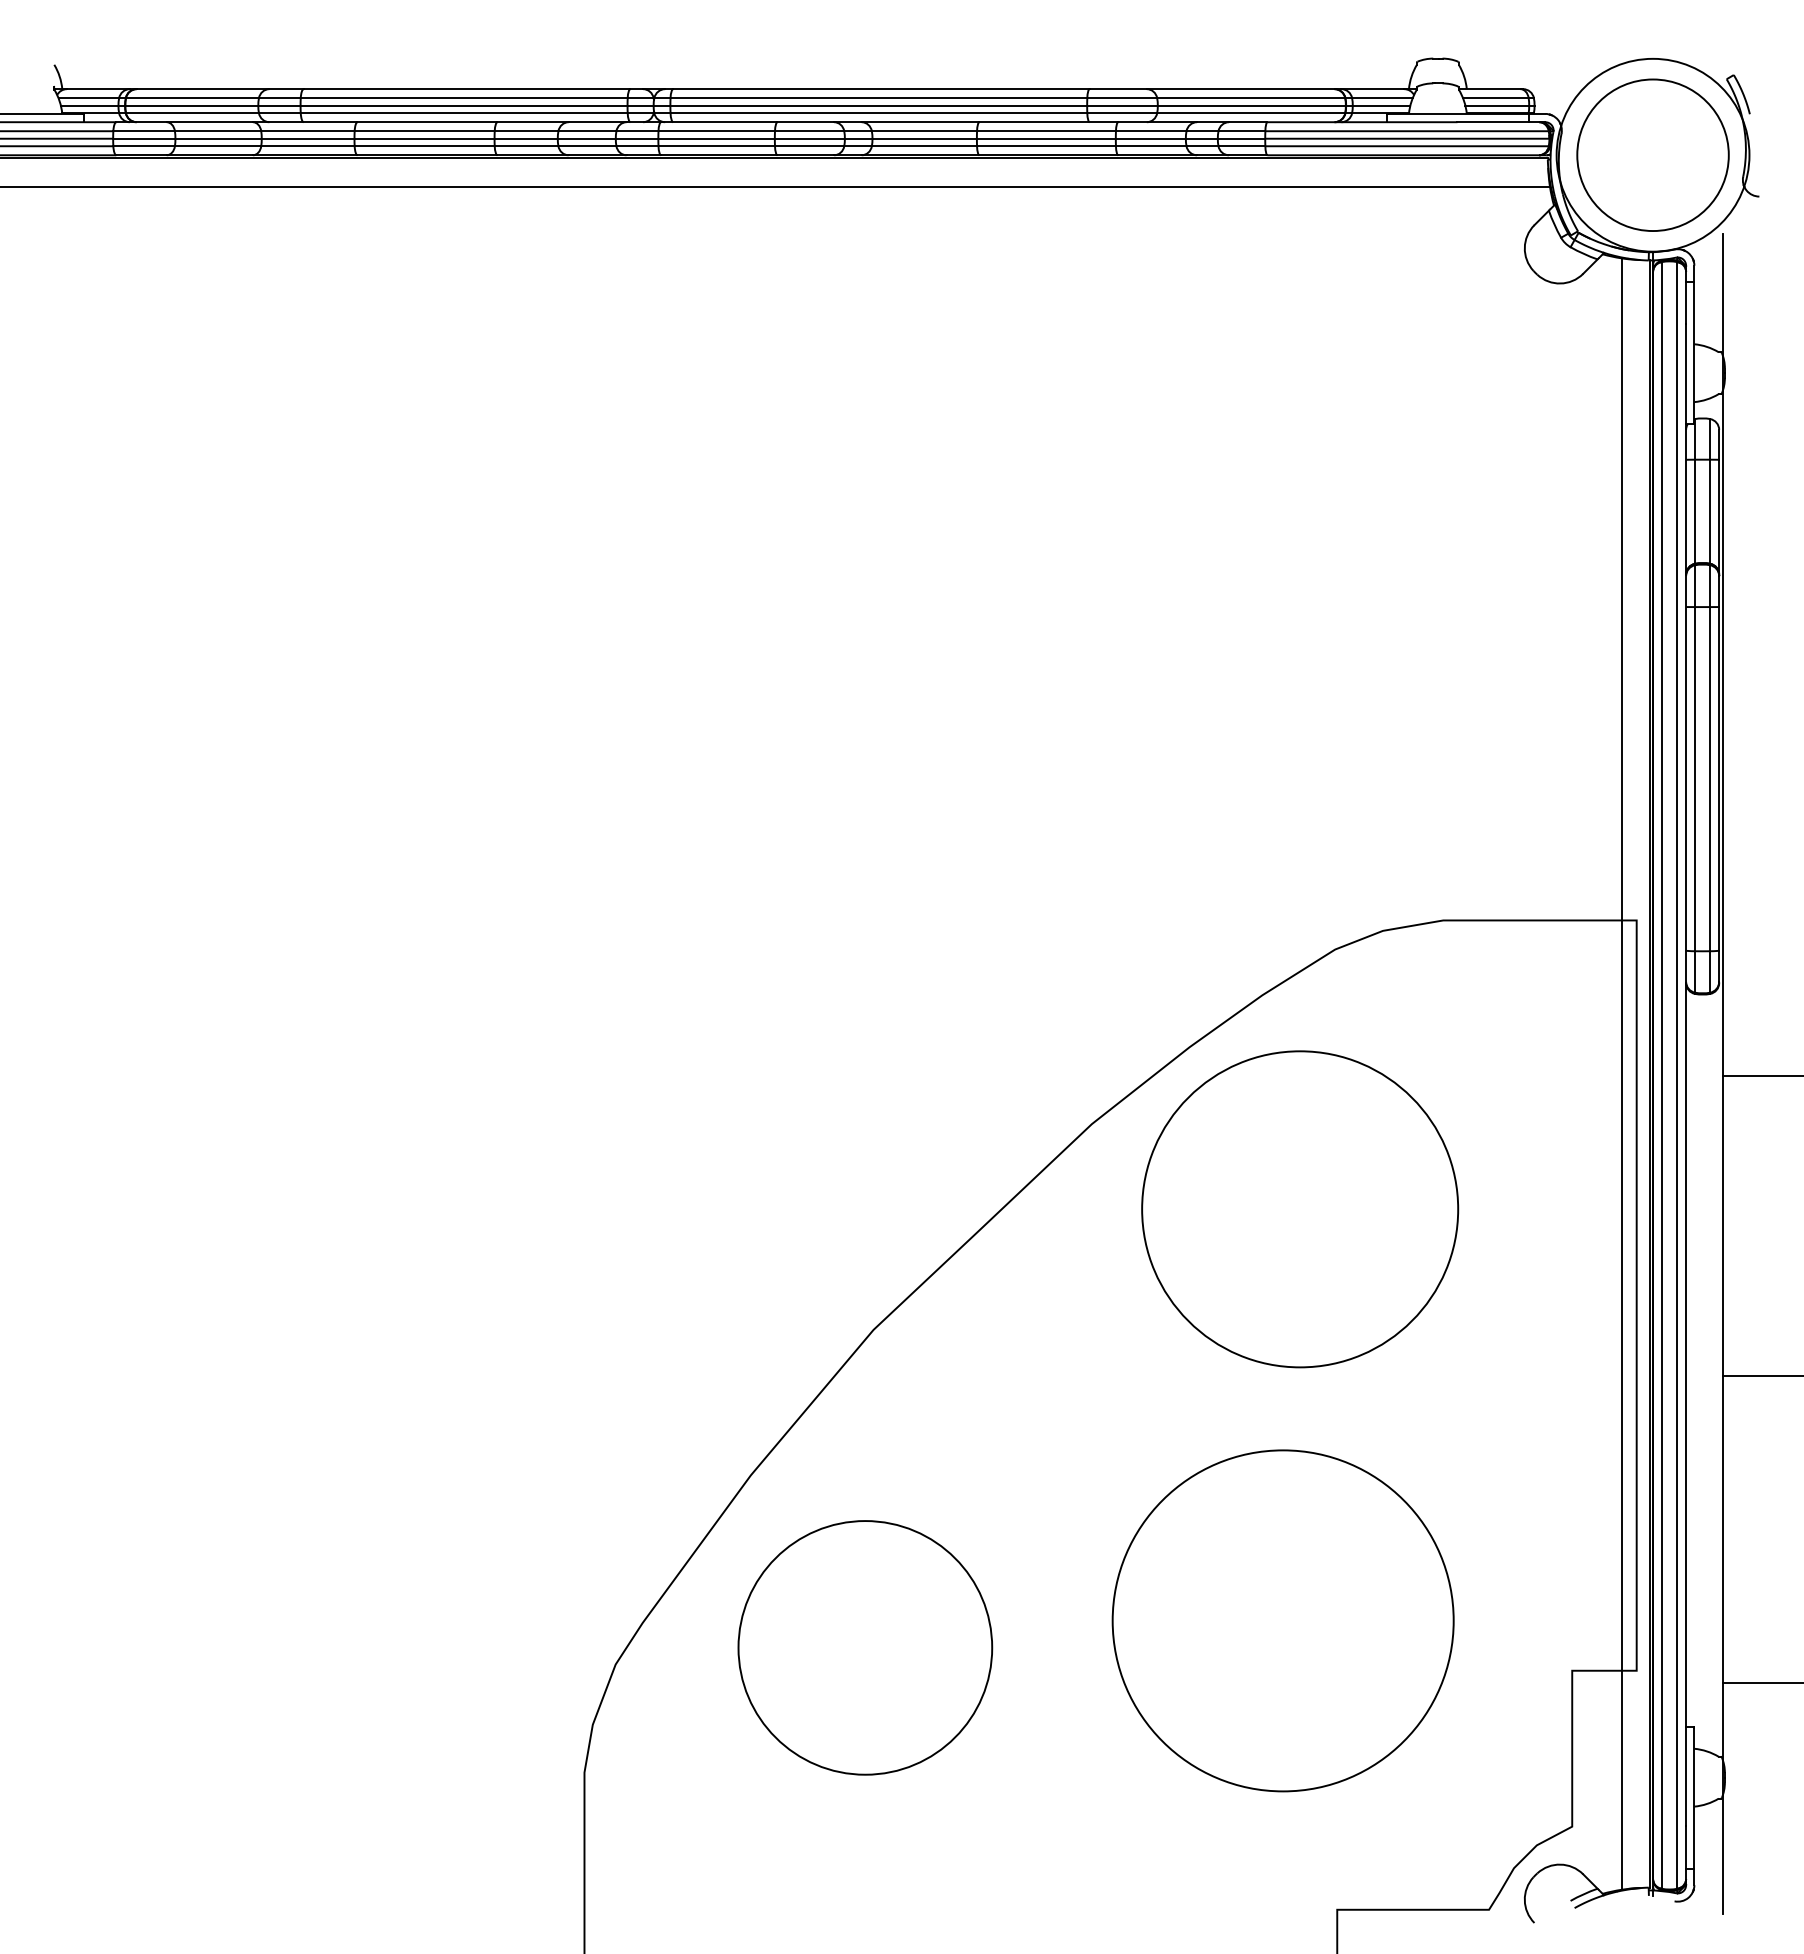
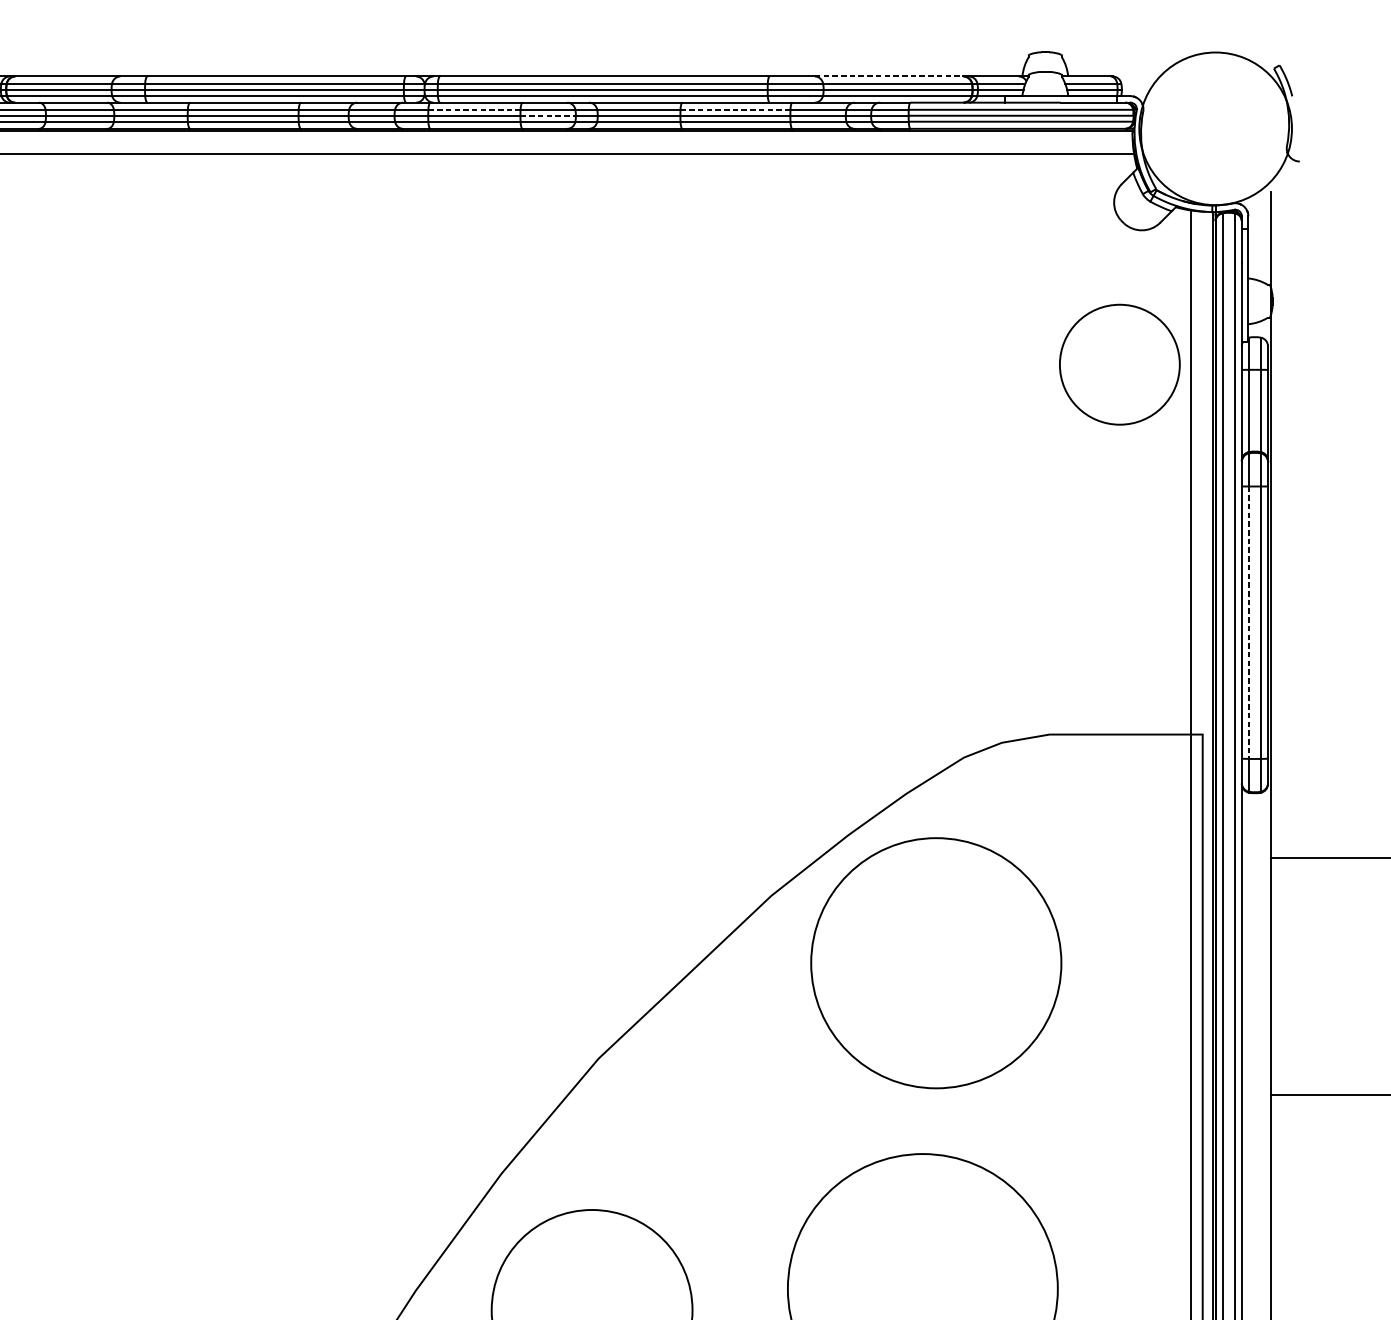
line: (1240, 89) -> (889, 76), solid -> dashed
line: (717, 131) -> (475, 110), solid -> dashed
line: (1047, 131) -> (736, 110), solid -> dashed
line: (810, 138) -> (548, 115), solid -> dashed
circle: (1652, 154) -> (1119, 364), moved
line: (1695, 779) -> (1249, 622), solid -> dashed

